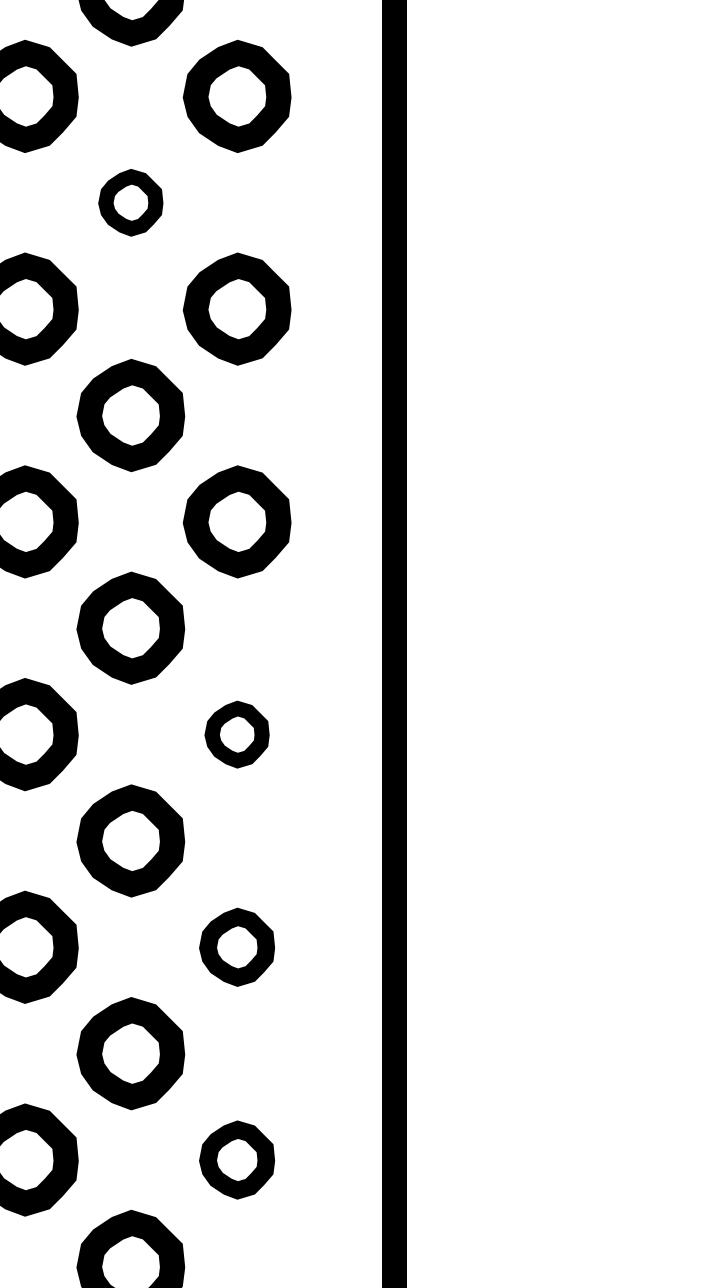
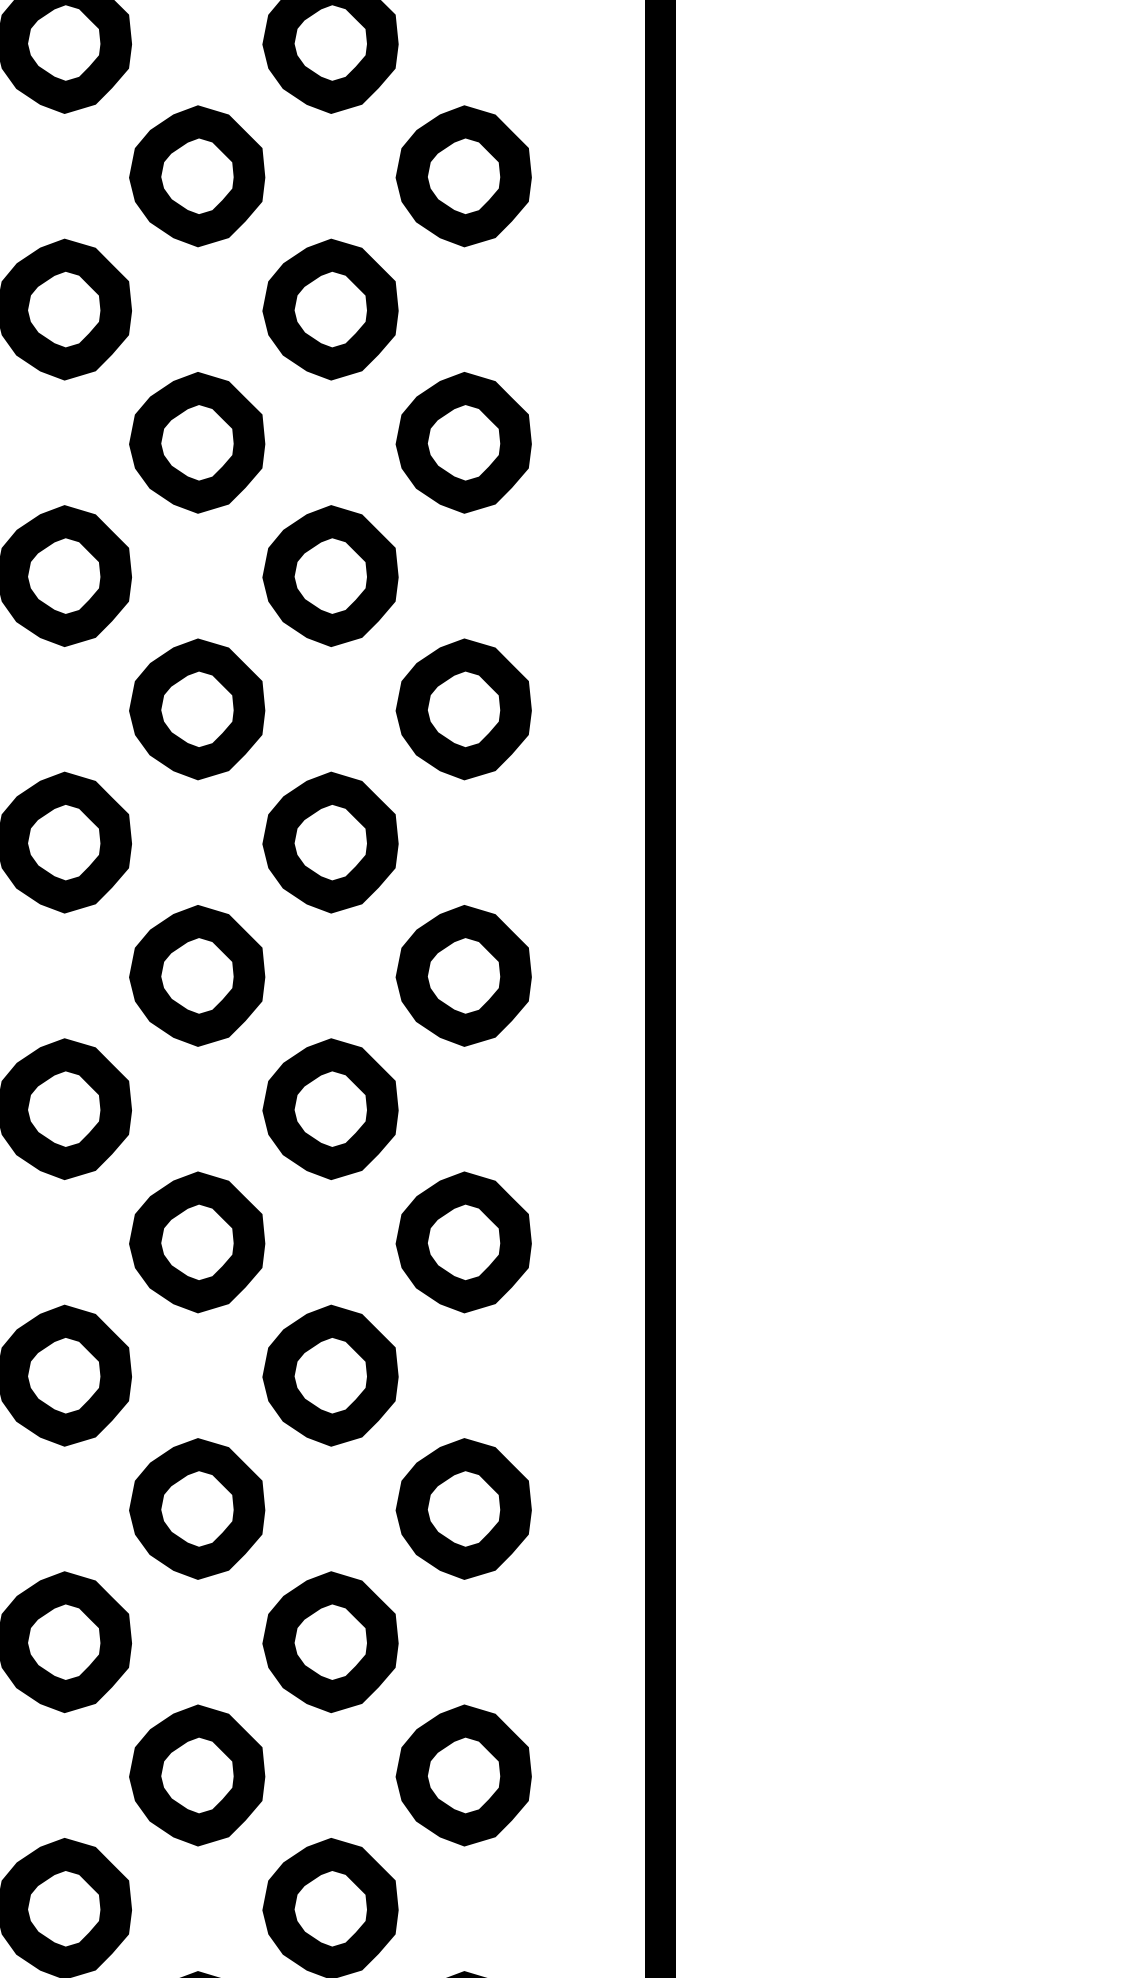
part: (130, 202) -> (330, 309), size x1.67
part: (236, 734) -> (463, 975), size x1.67
part: (236, 947) -> (463, 1242), size x1.43
part: (236, 1159) -> (463, 1508), size x1.43

